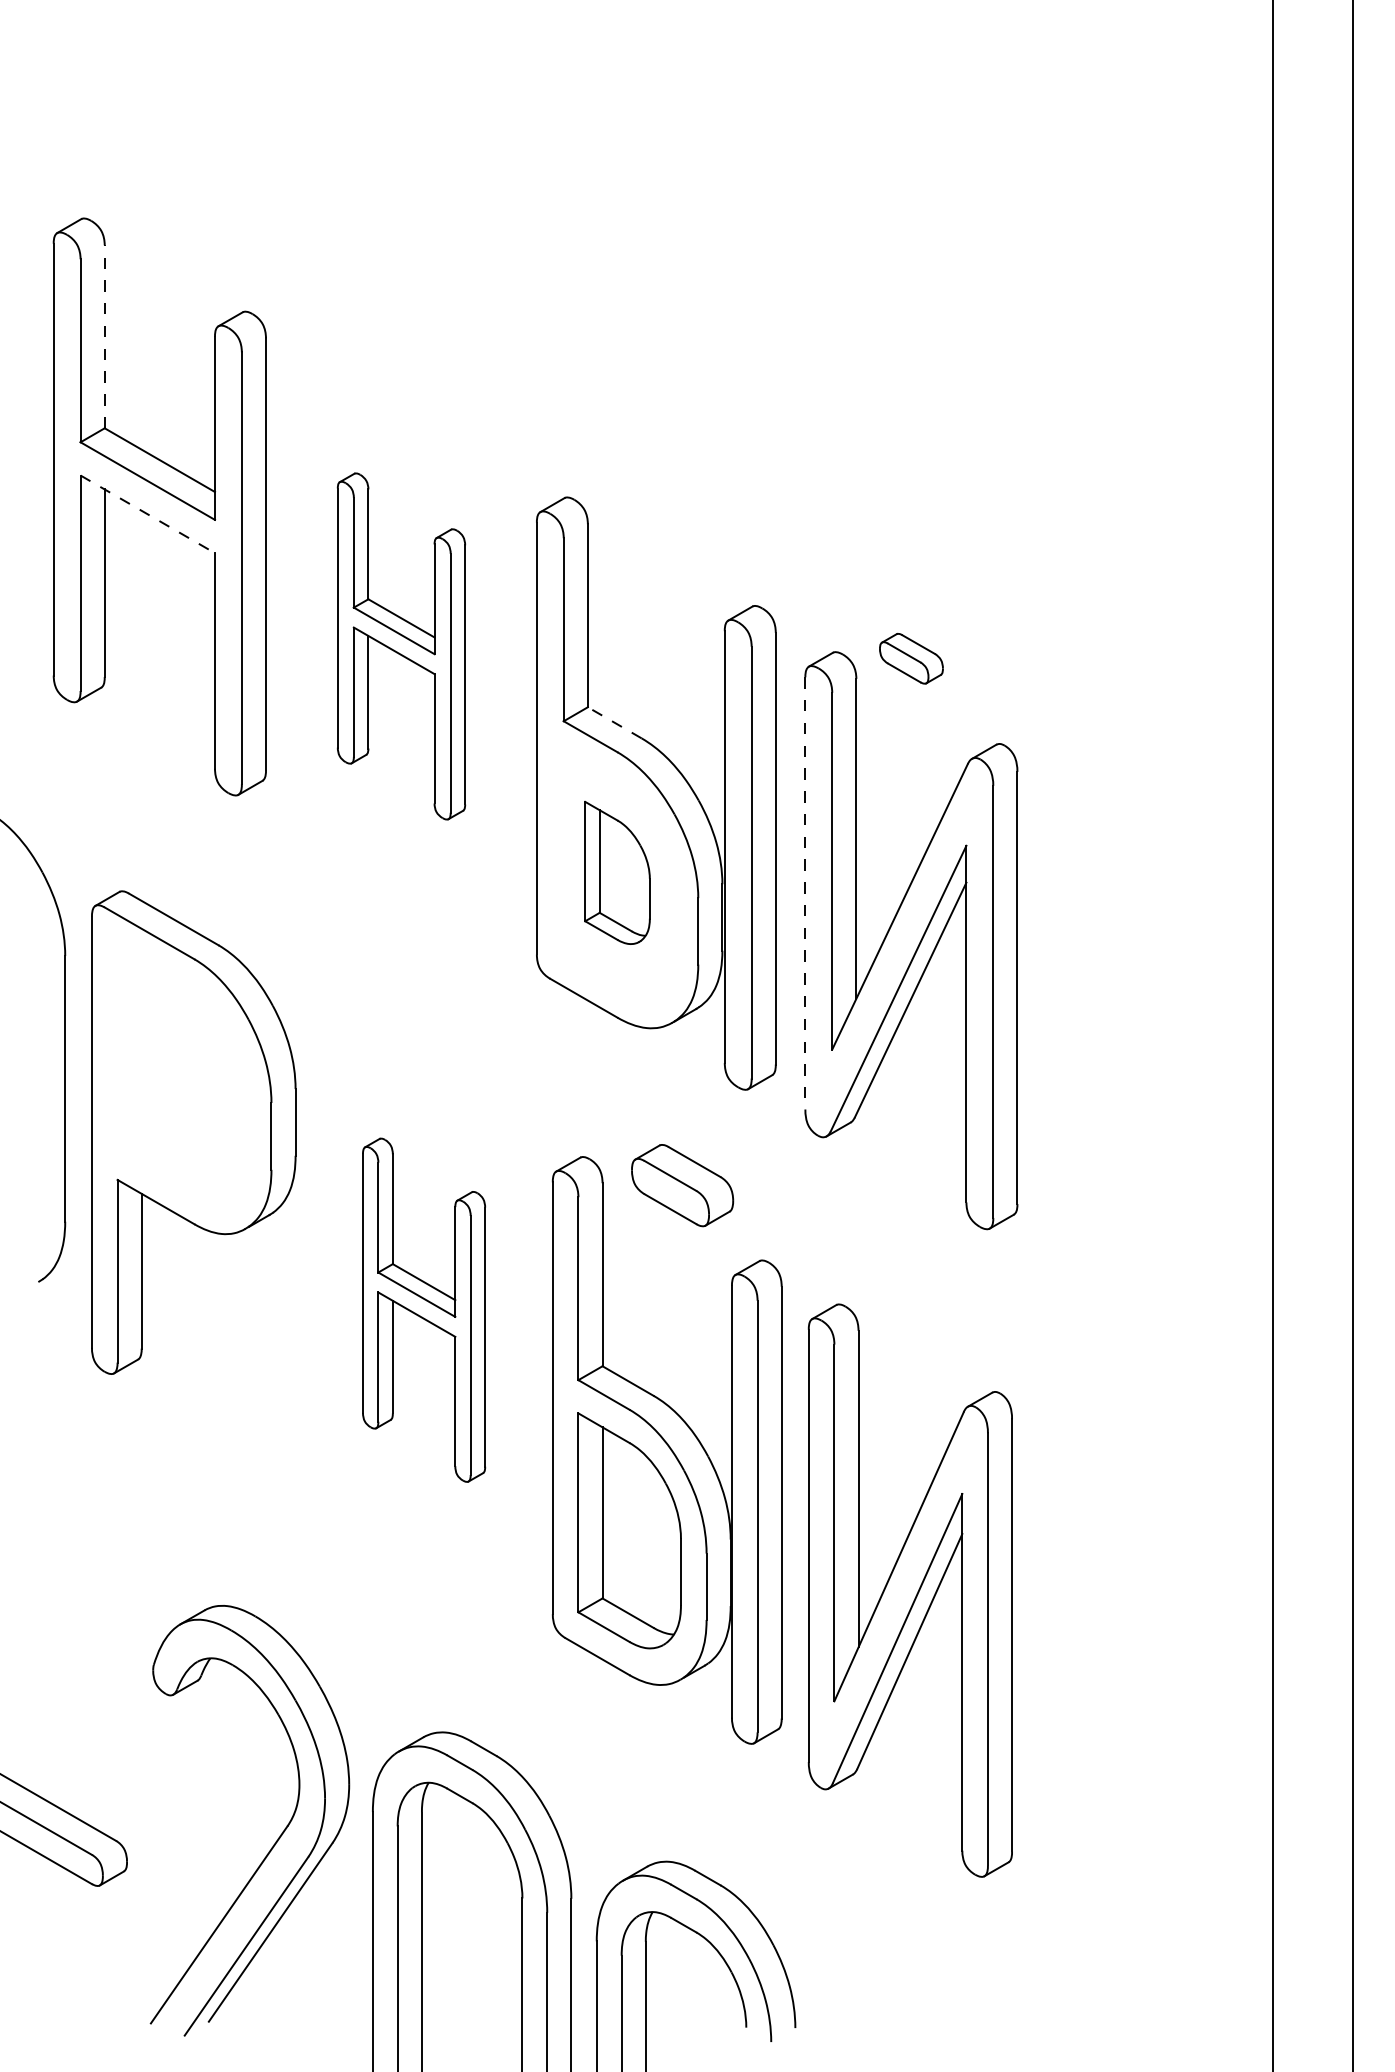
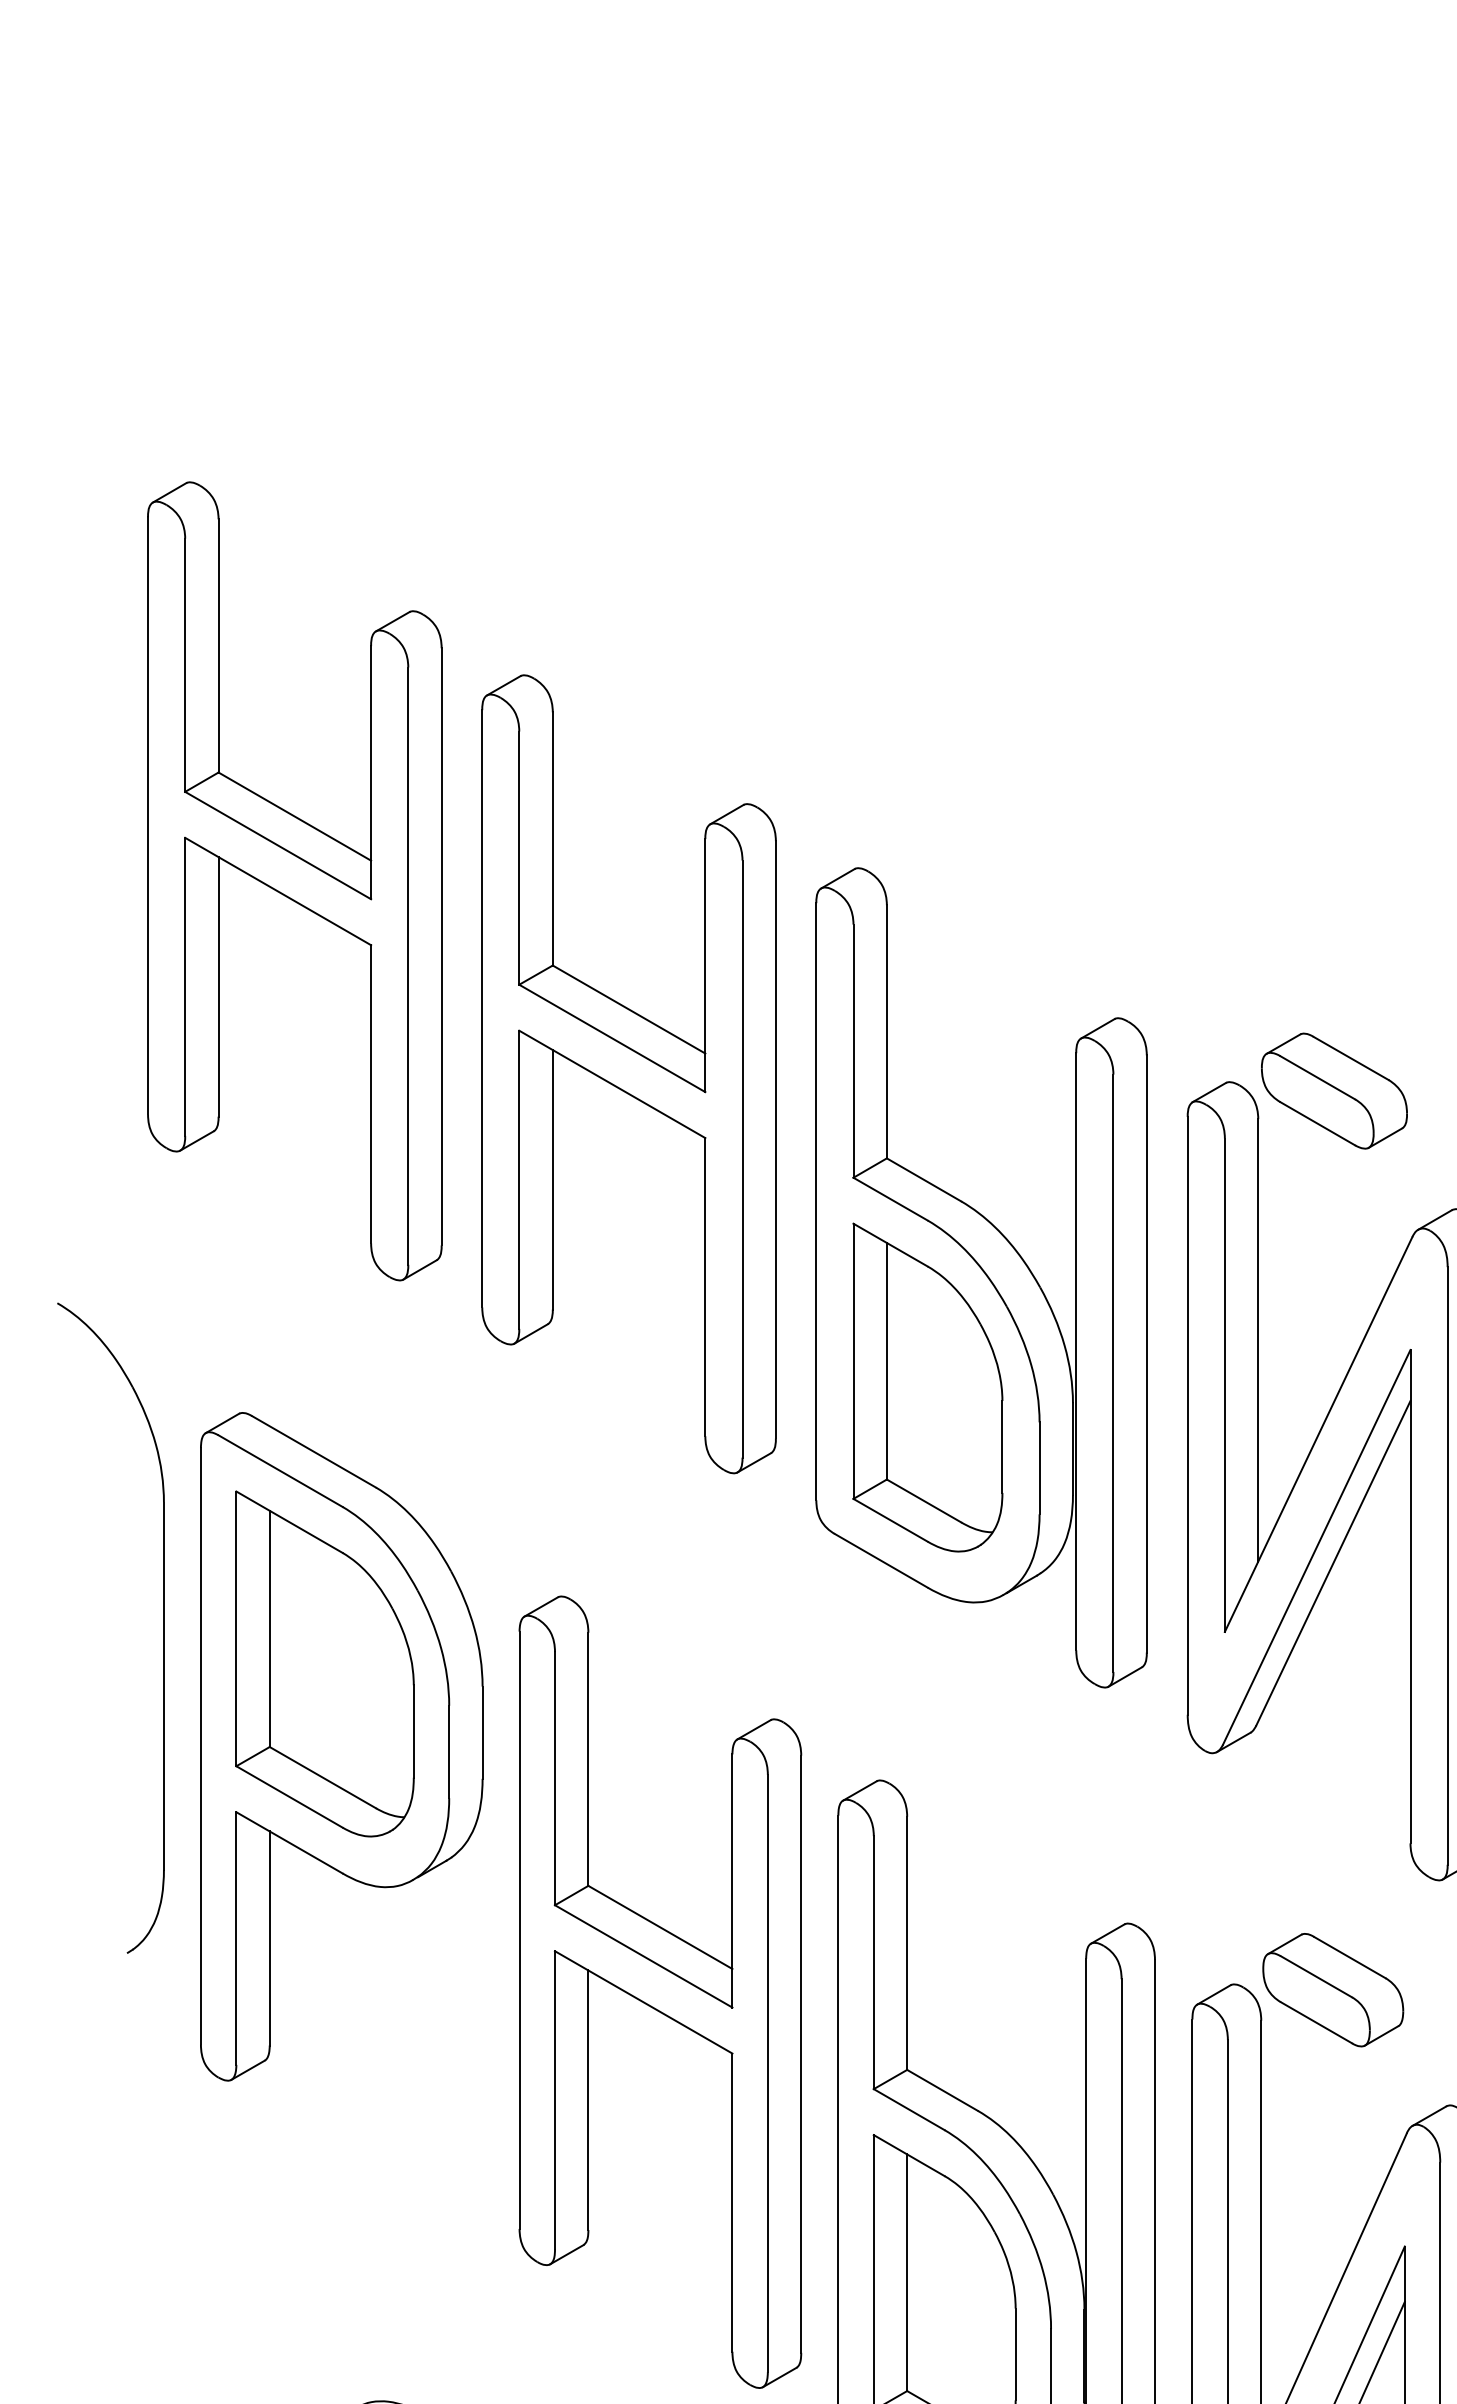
line: (104, 336) -> (218, 645), dashed -> solid
line: (147, 514) -> (277, 891), dashed -> solid
part: (401, 646) -> (629, 1074), size x1.67
part: (911, 658) -> (1334, 1090), size x1.67
line: (614, 722) -> (923, 1179), dashed -> solid
part: (617, 872) -> (927, 1386), size x1.67
line: (805, 893) -> (1187, 1415), dashed -> solid
part: (181, 1072) -> (324, 1663), added
part: (682, 1185) -> (1333, 1990), moved
part: (423, 1310) -> (659, 1992), size x1.67

